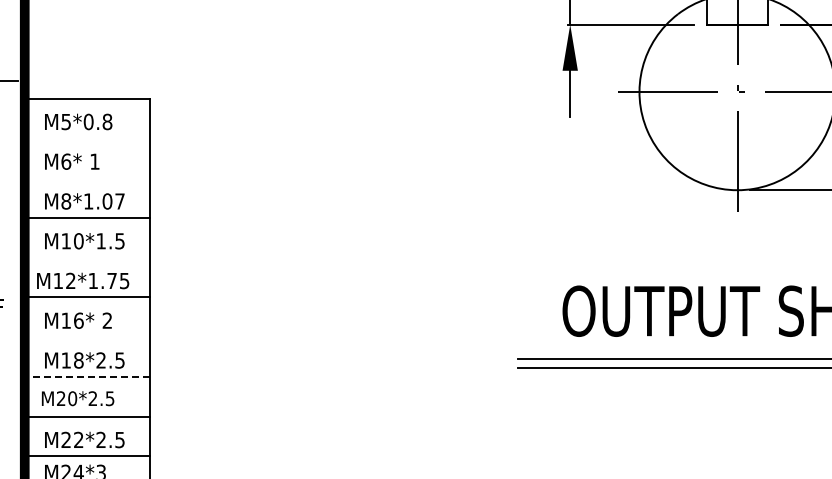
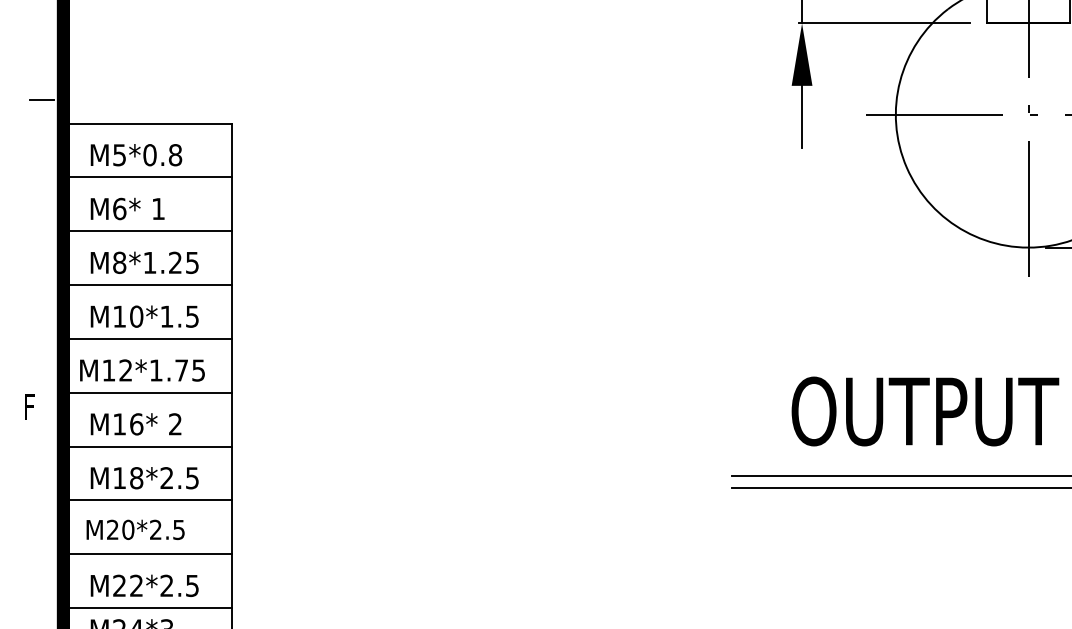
line: (86, 138) -> (147, 177), added
line: (86, 178) -> (147, 231), added
text: (113, 201) -> (183, 262), M8*1.07 -> M8*1.25
line: (86, 257) -> (147, 338), added
line: (86, 337) -> (147, 447), added
line: (86, 376) -> (147, 499), dashed -> solid

